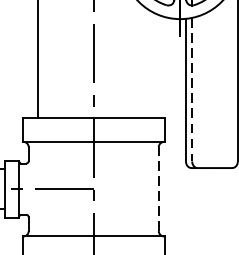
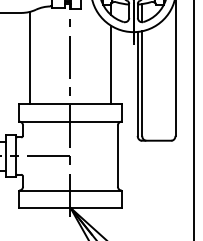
line: (150, 63) -> (111, 64), added
line: (192, 90) -> (142, 84), dashed -> solid
line: (158, 189) -> (117, 156), dashed -> solid

